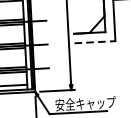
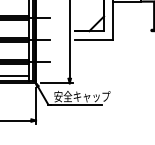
line: (95, 42) -> (94, 40), dashed -> solid

